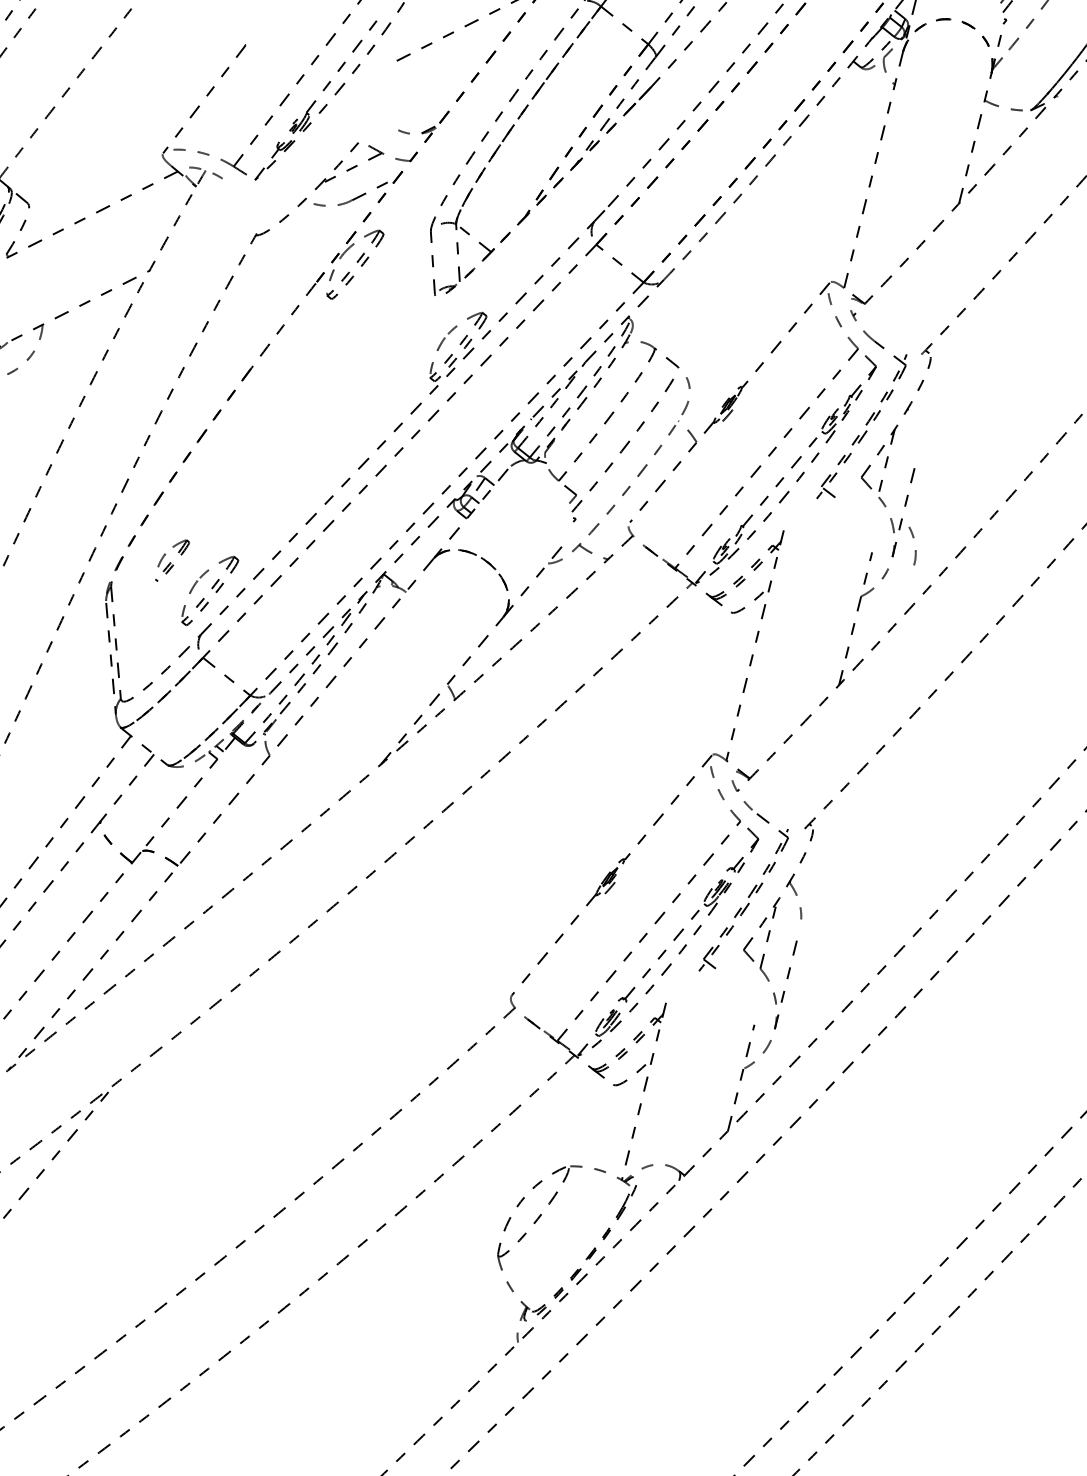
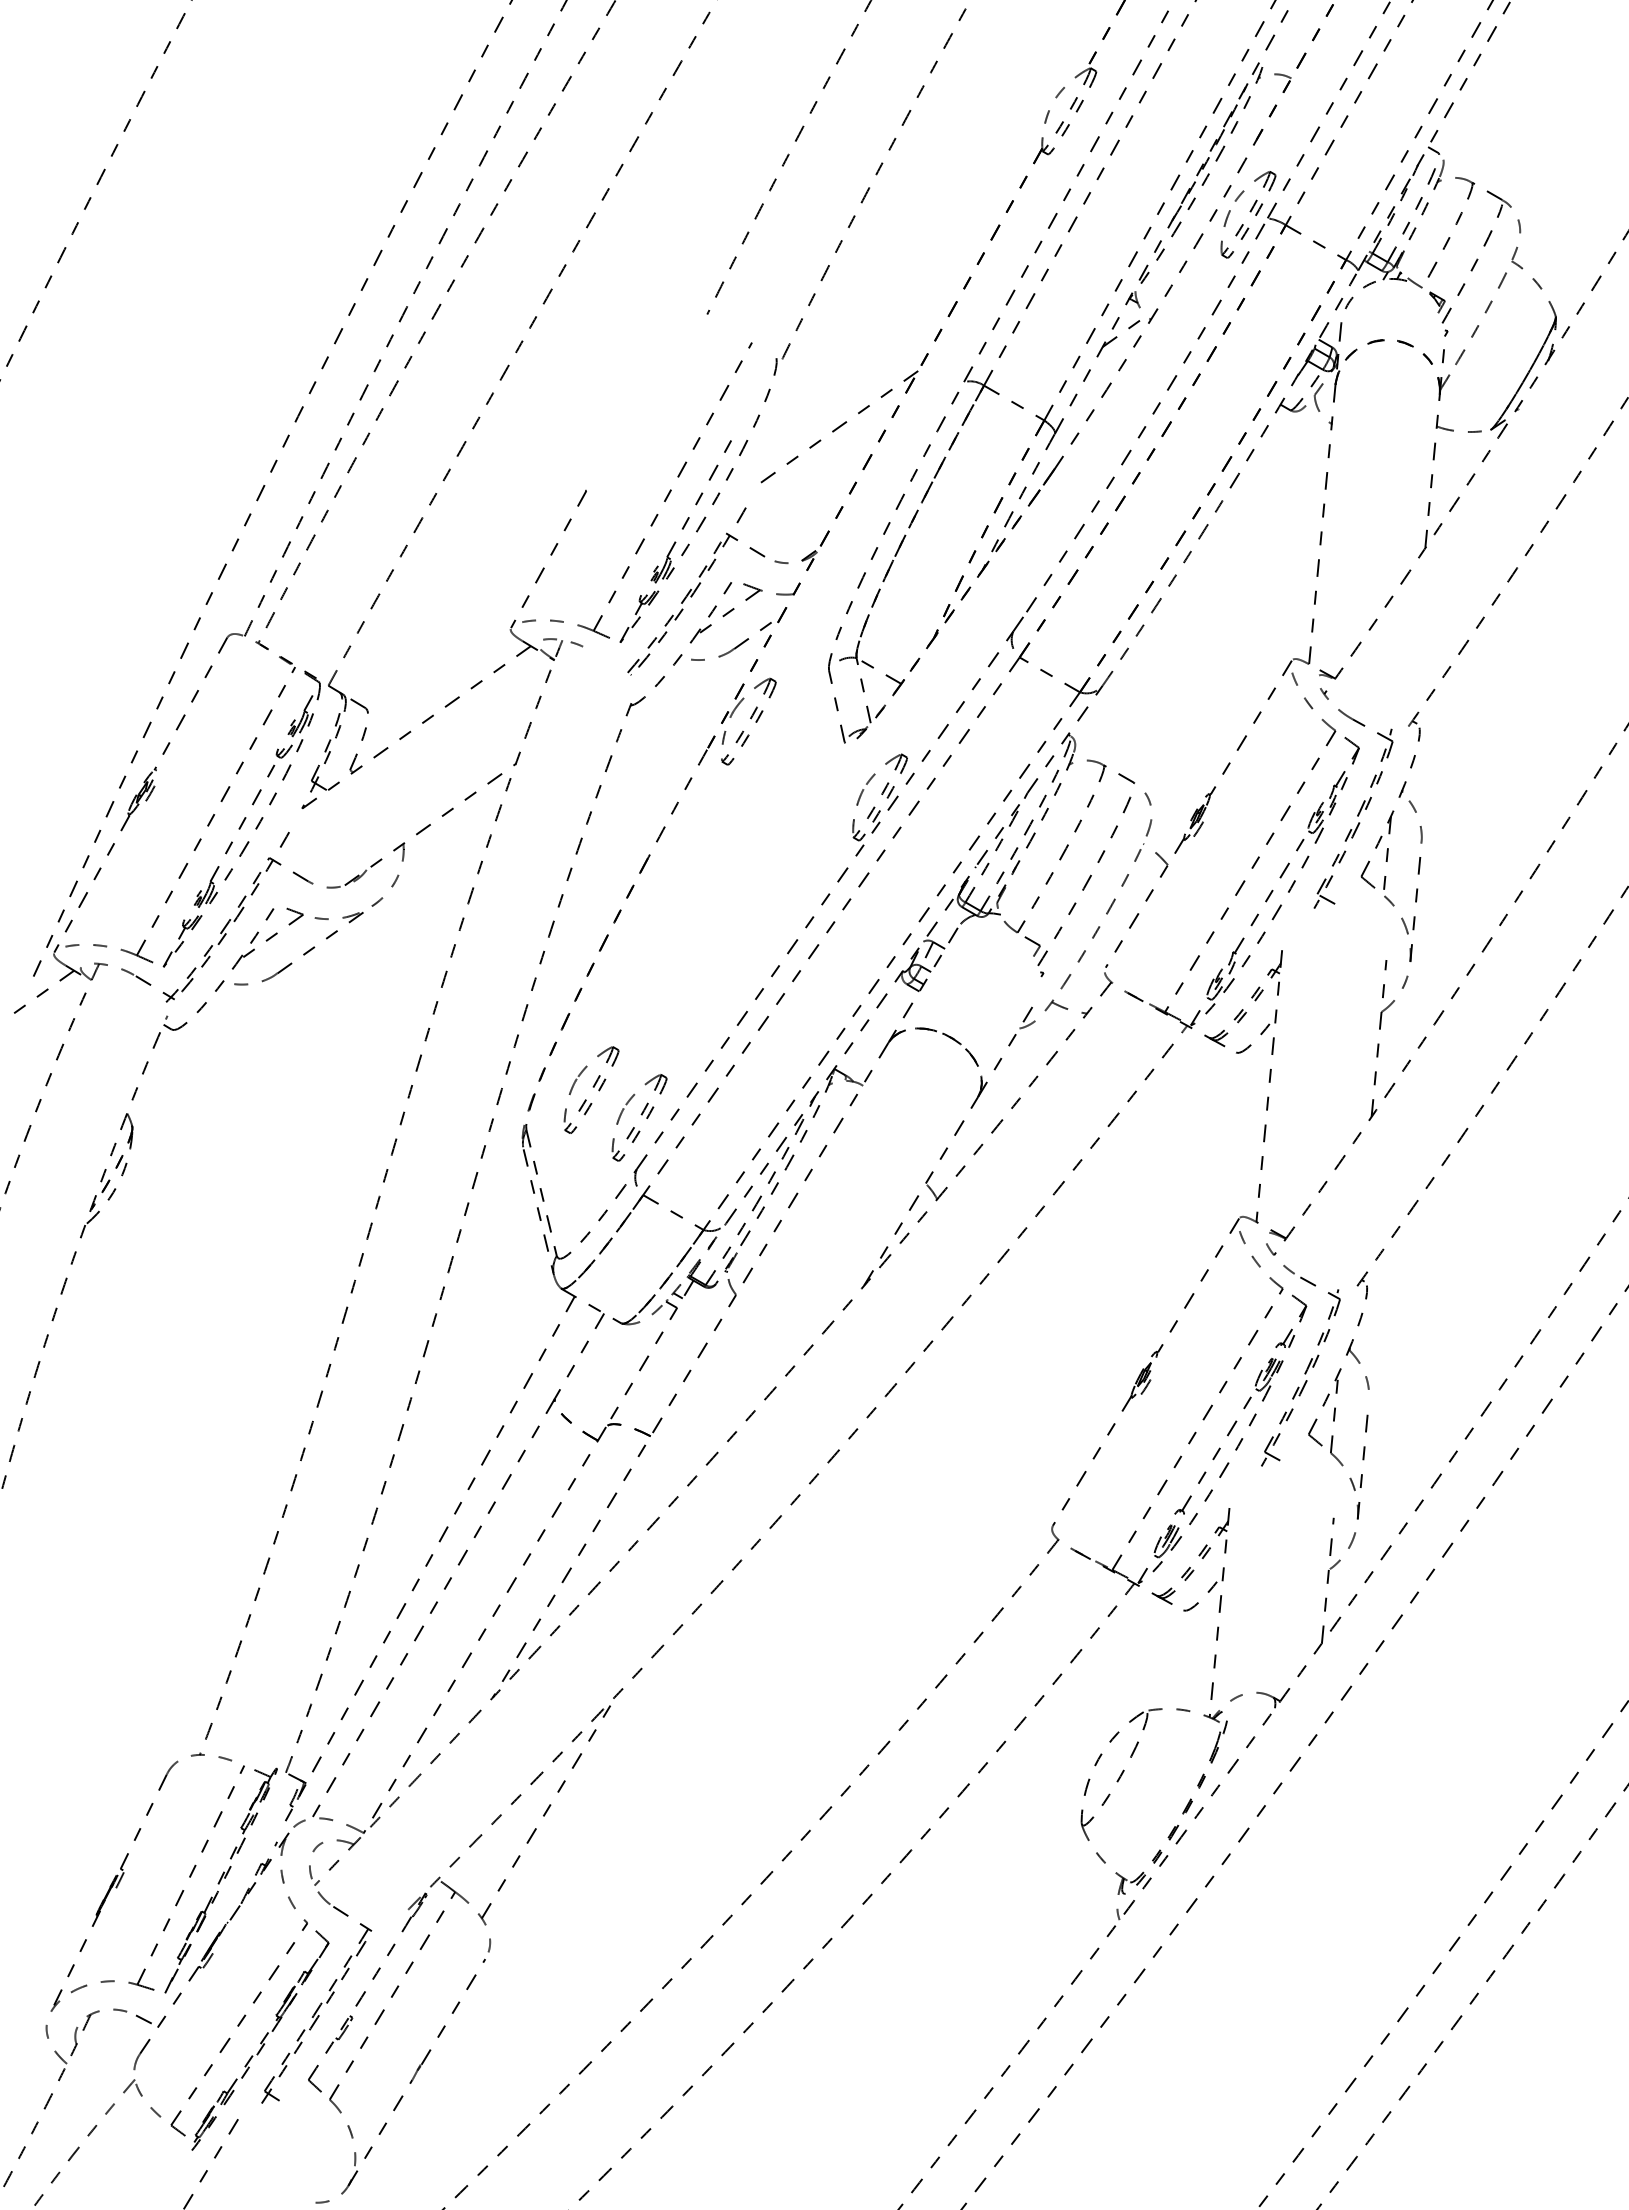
part: (327, 146) -> (696, 591), added
curve: (914, 550) -> (1419, 826), moved
part: (172, 560) -> (591, 1089), size x1.67

